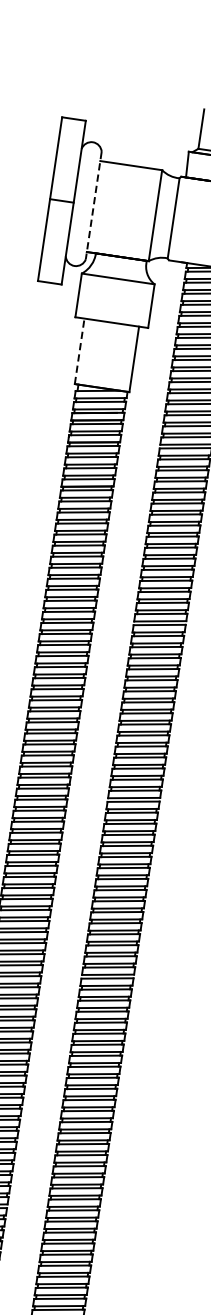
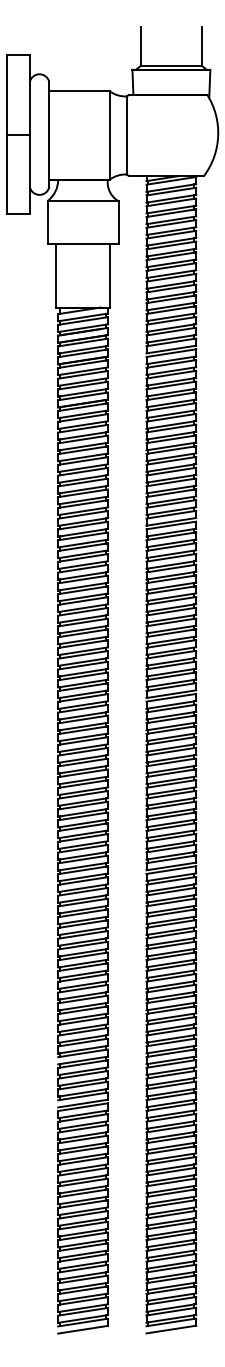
line: (93, 206) -> (49, 135), dashed -> solid
line: (79, 351) -> (56, 275), dashed -> solid

